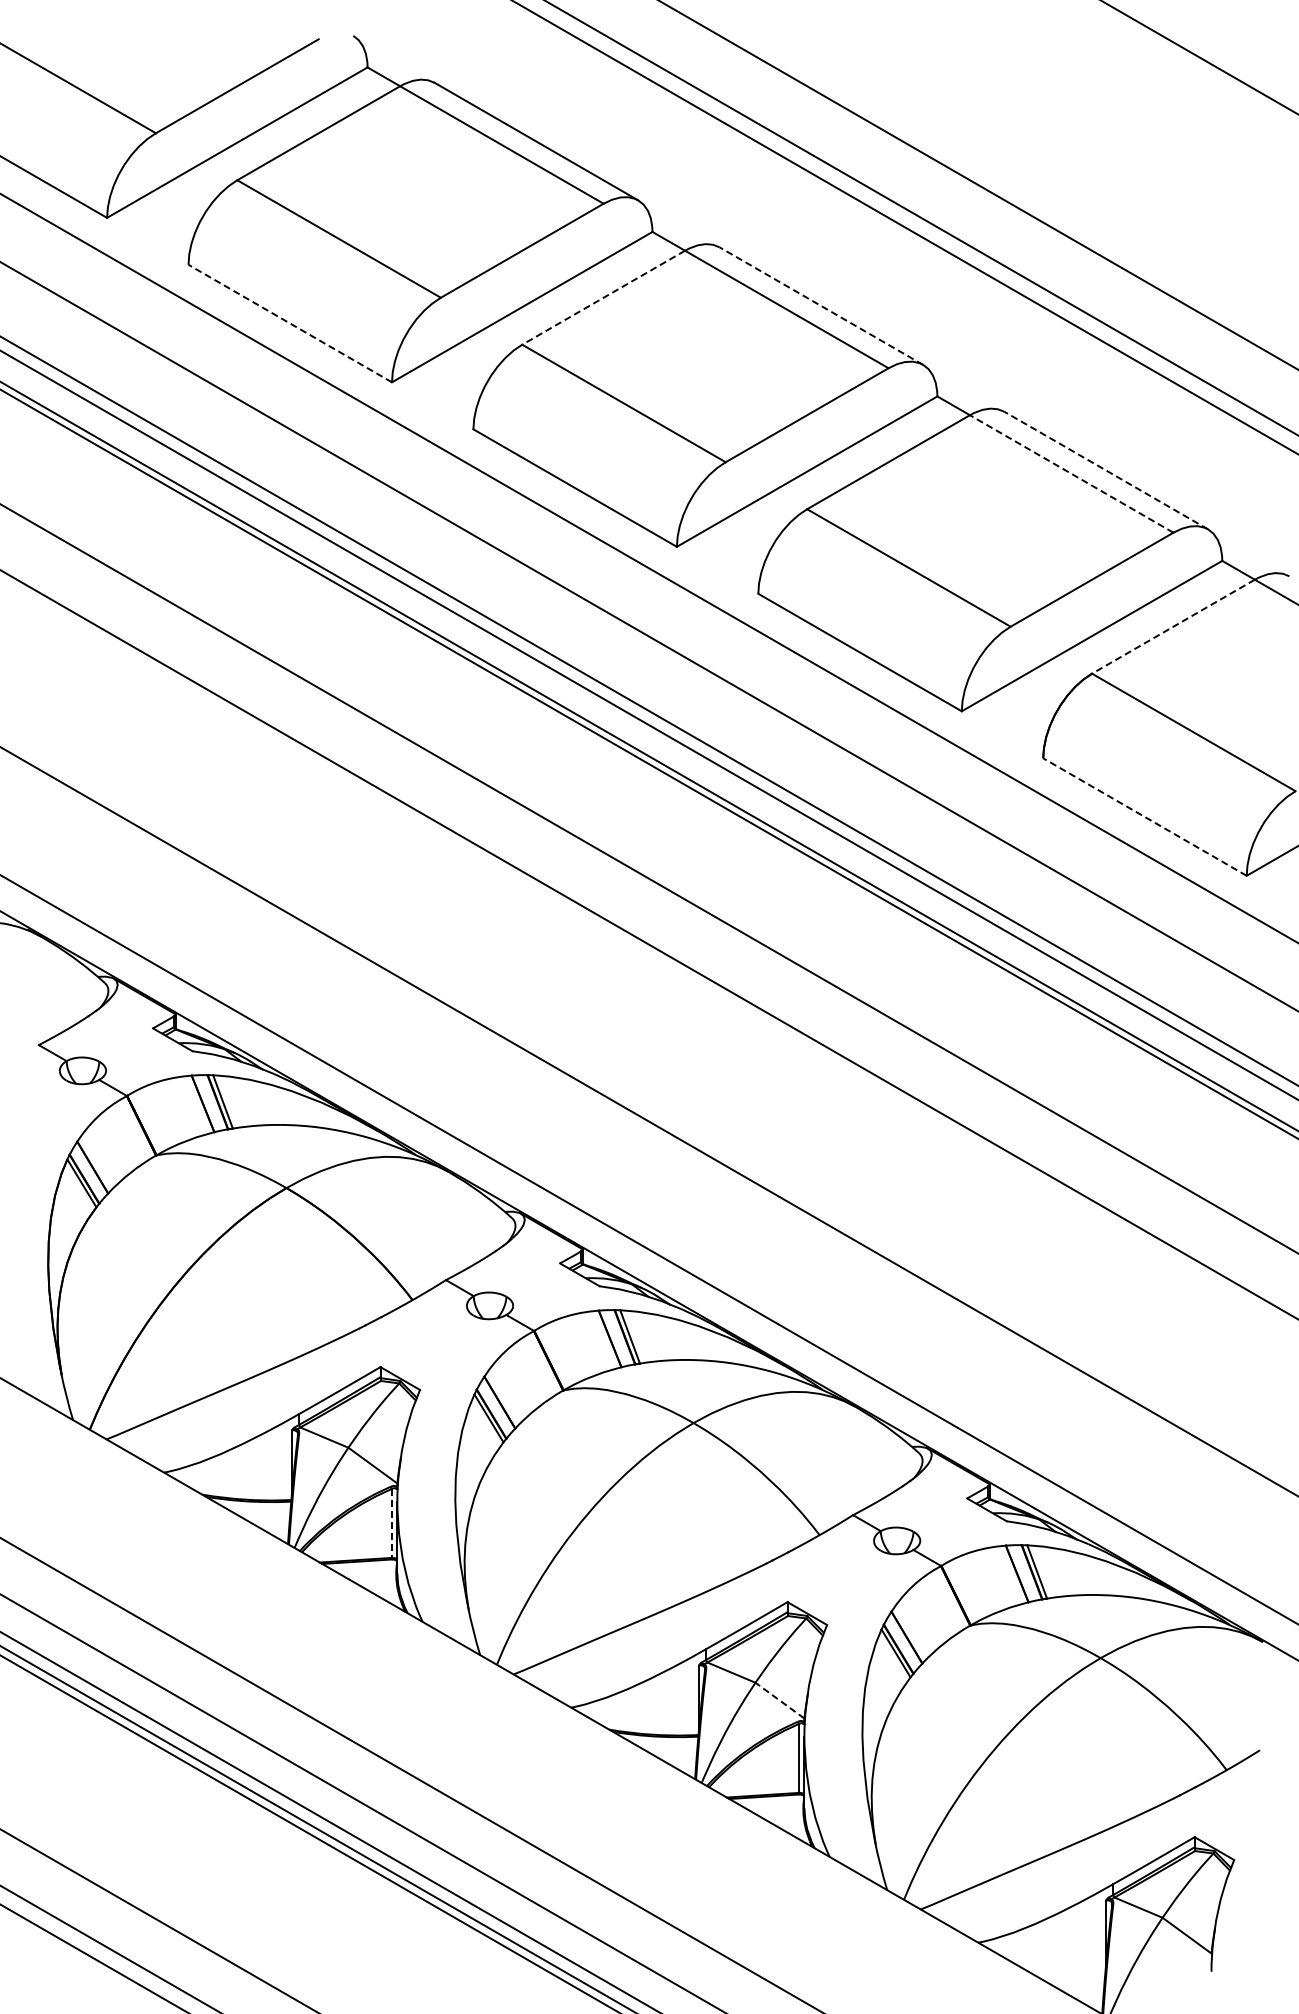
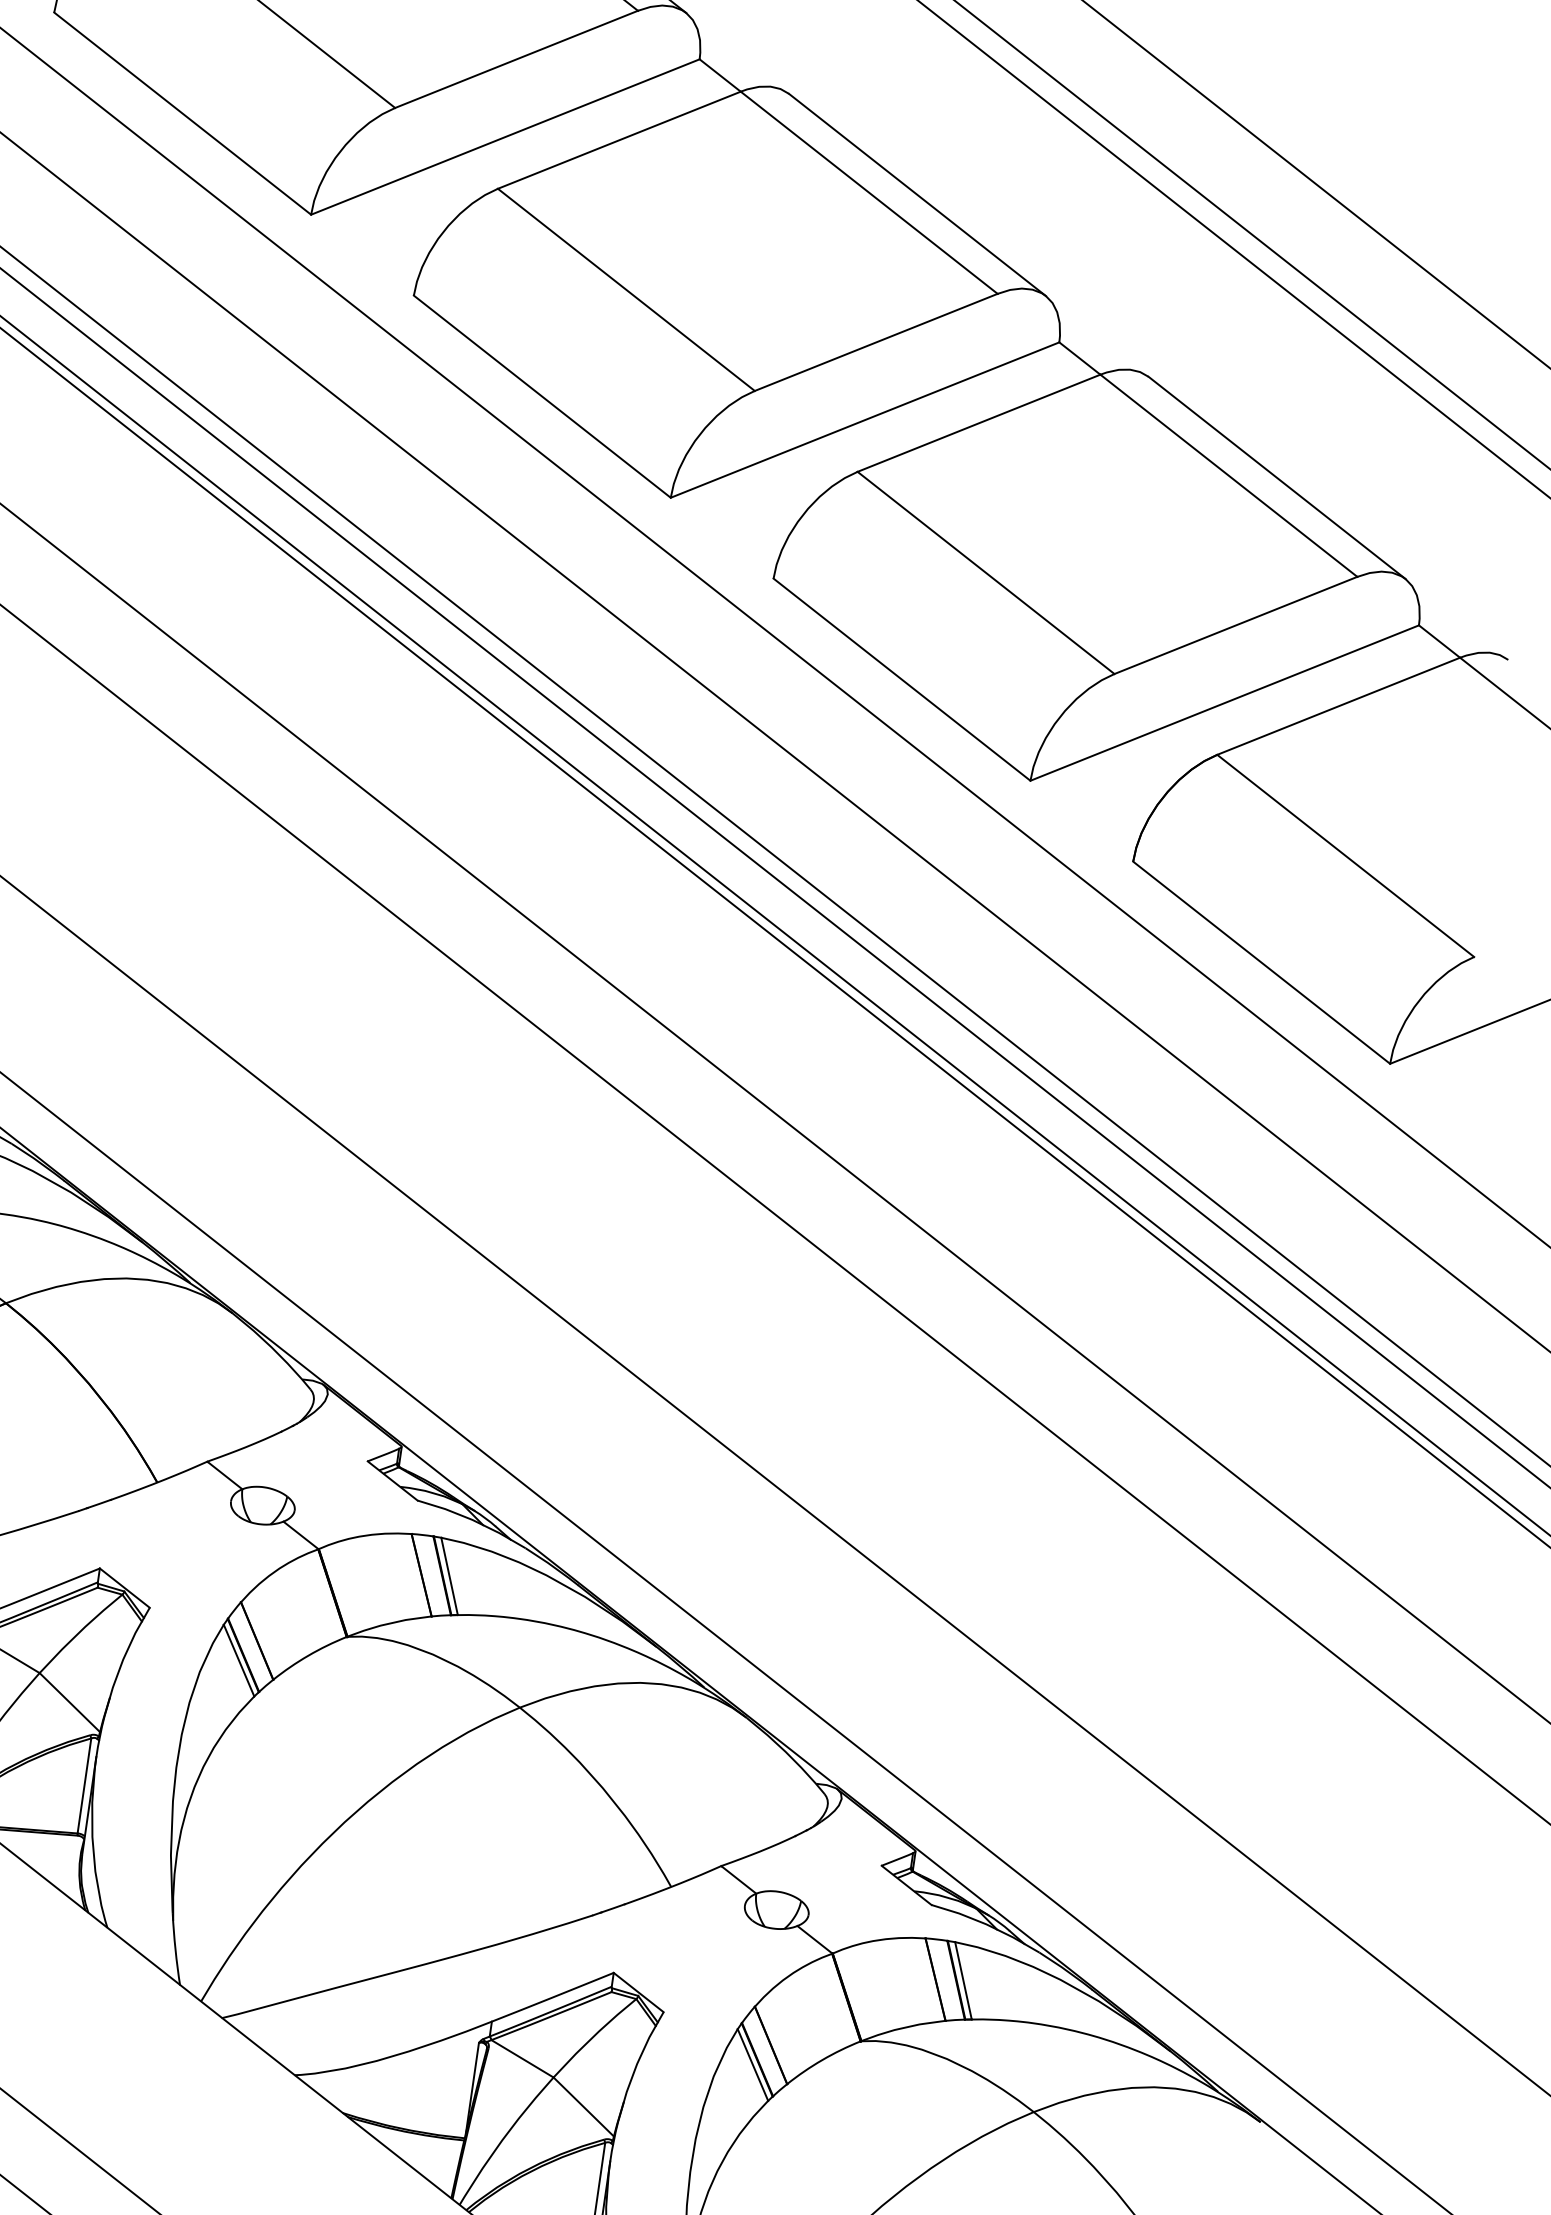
line: (603, 297) -> (619, 139), dashed -> solid
line: (820, 305) -> (916, 193), dashed -> solid
line: (289, 323) -> (181, 113), dashed -> solid
line: (1106, 470) -> (1277, 477), dashed -> solid
line: (1071, 473) -> (1228, 475), dashed -> solid
line: (1173, 626) -> (1338, 706), dashed -> solid
line: (1144, 817) -> (1260, 963), dashed -> solid
line: (391, 1523) -> (83, 1785), dashed -> solid
line: (779, 1700) -> (583, 2106), dashed -> solid

